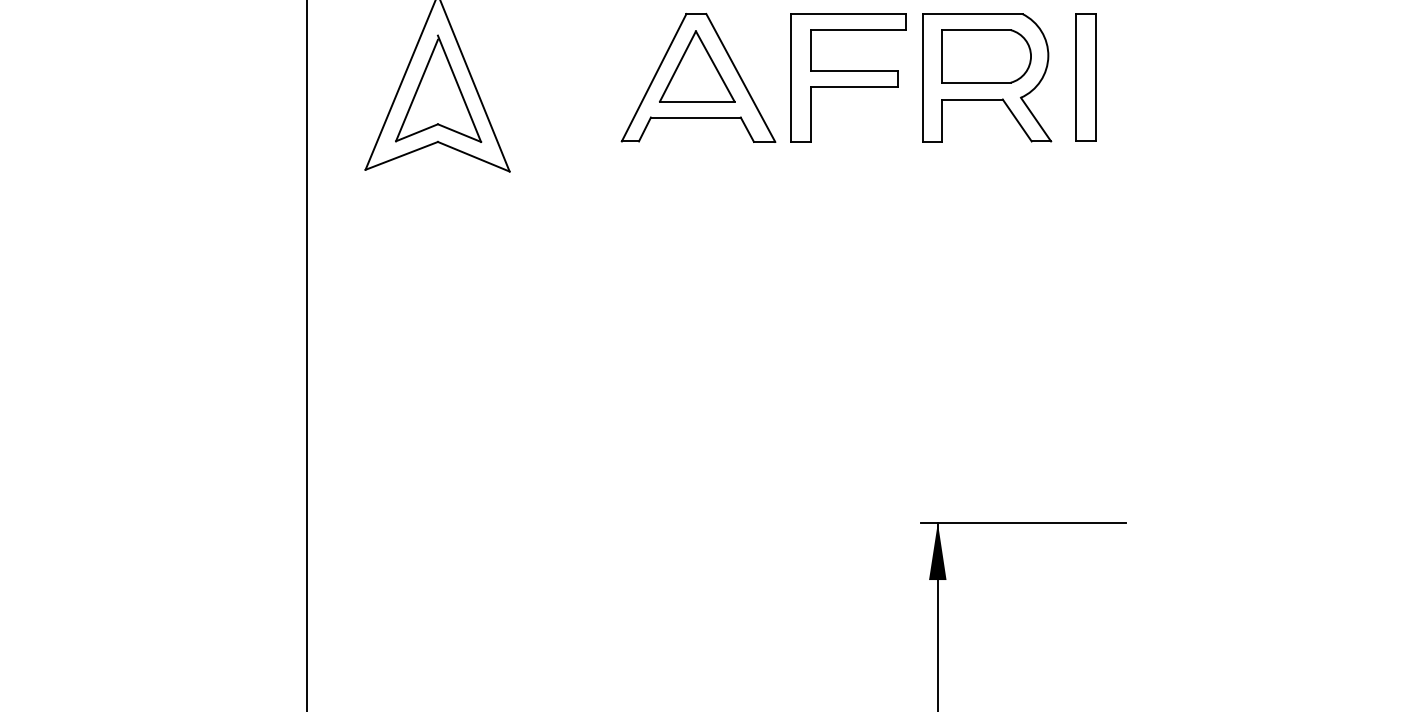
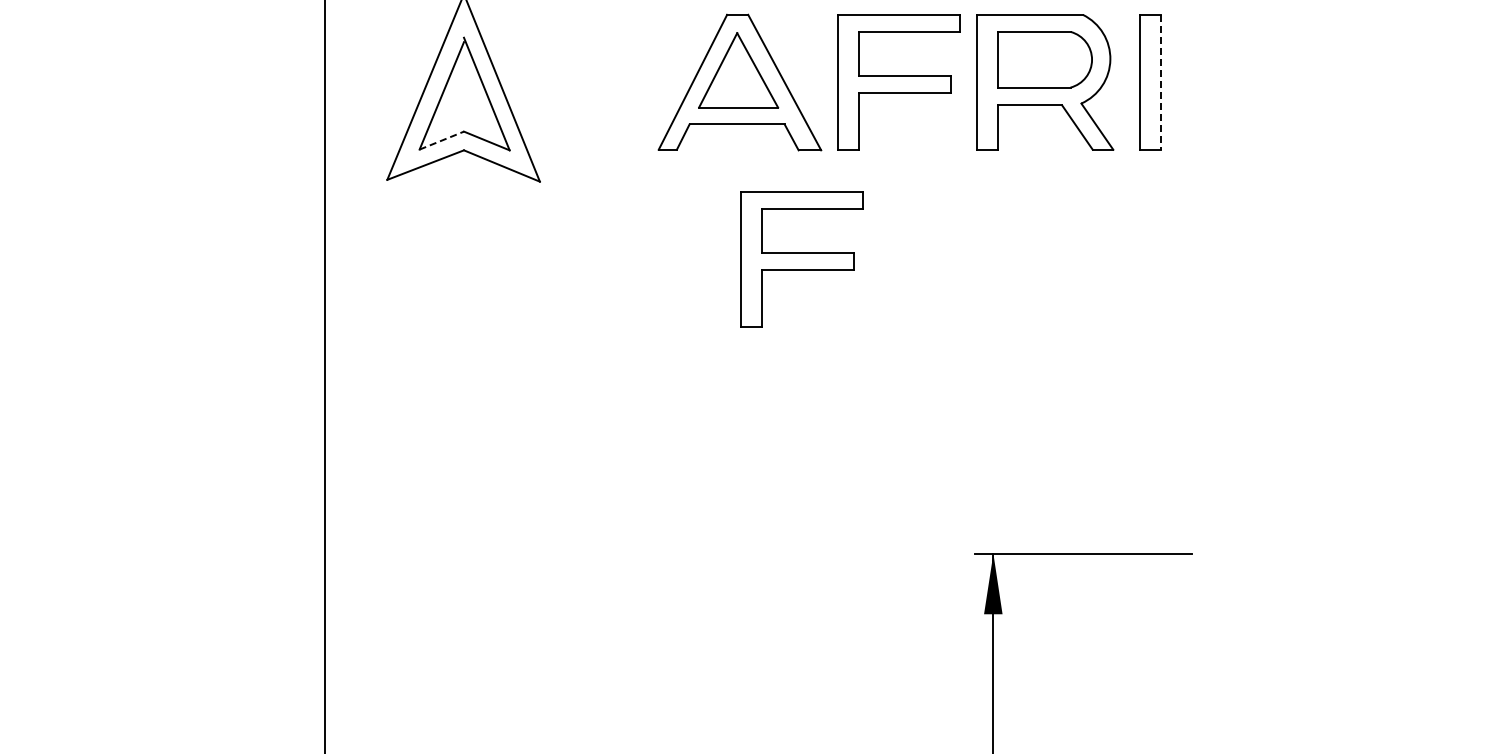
line: (1096, 77) -> (1161, 82), solid -> dashed
line: (416, 132) -> (441, 140), solid -> dashed
part: (756, 245) -> (801, 259), added

